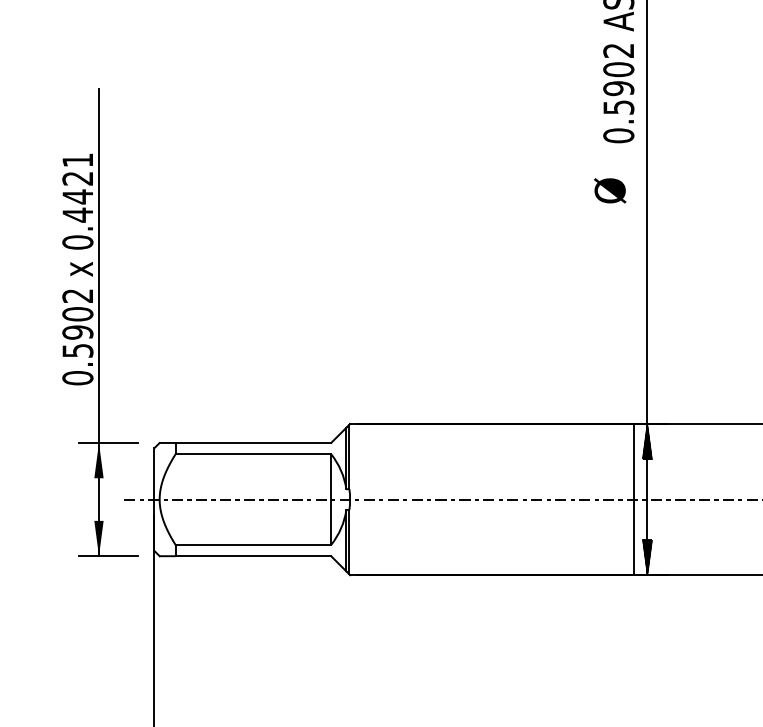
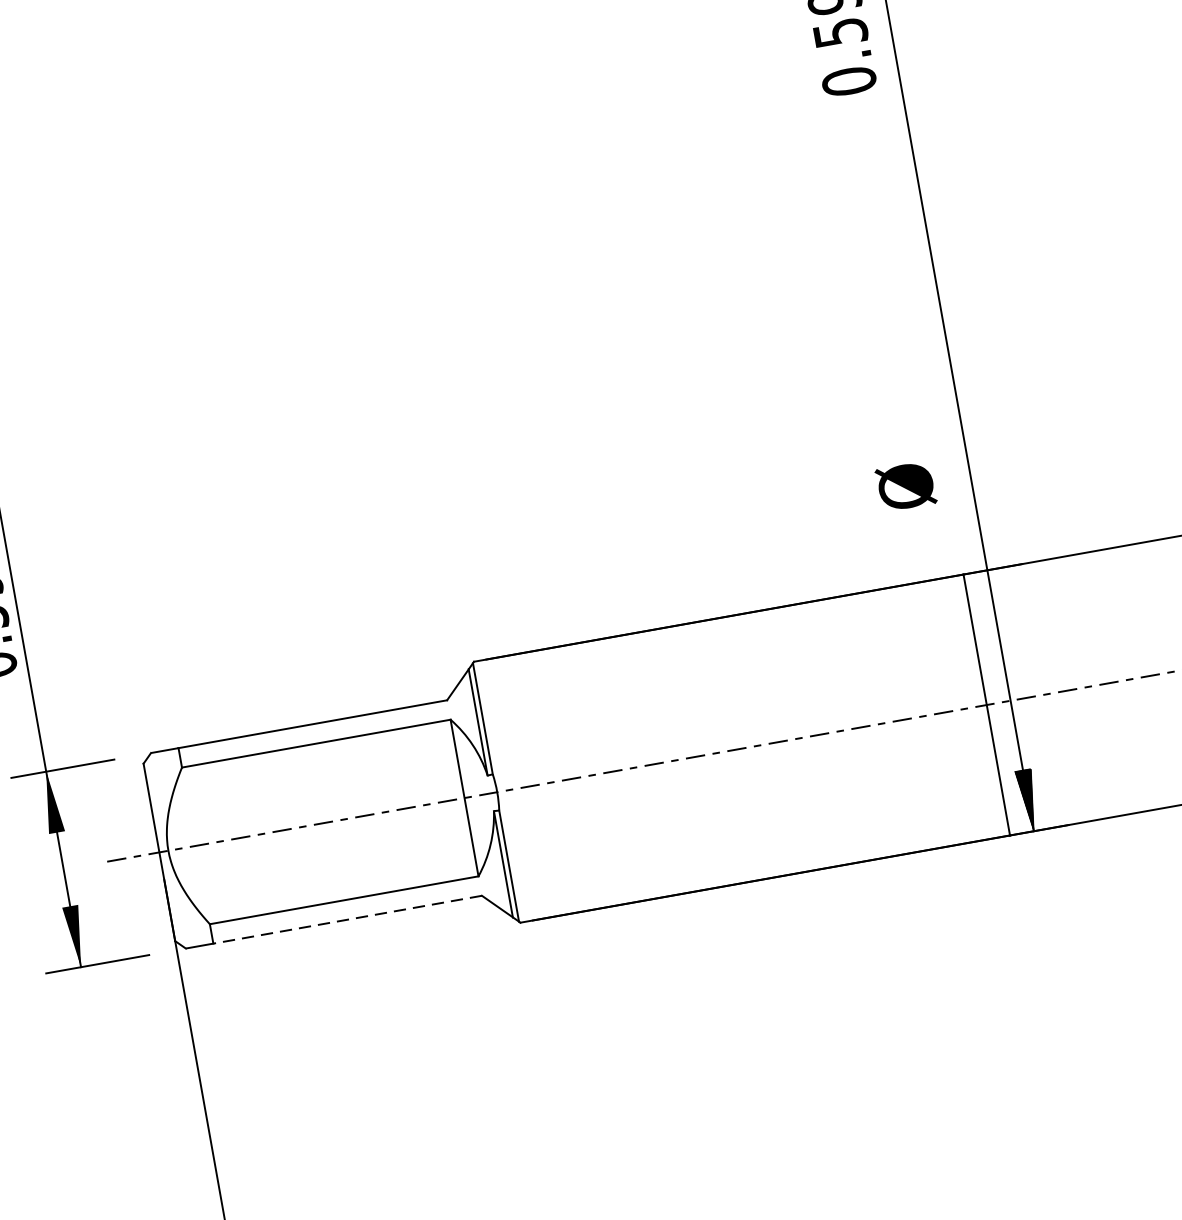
text: (610, 190) -> (906, 485), moved
hatch: (647, 441) -> (992, 600), removed
line: (253, 556) -> (347, 920), solid -> dashed

